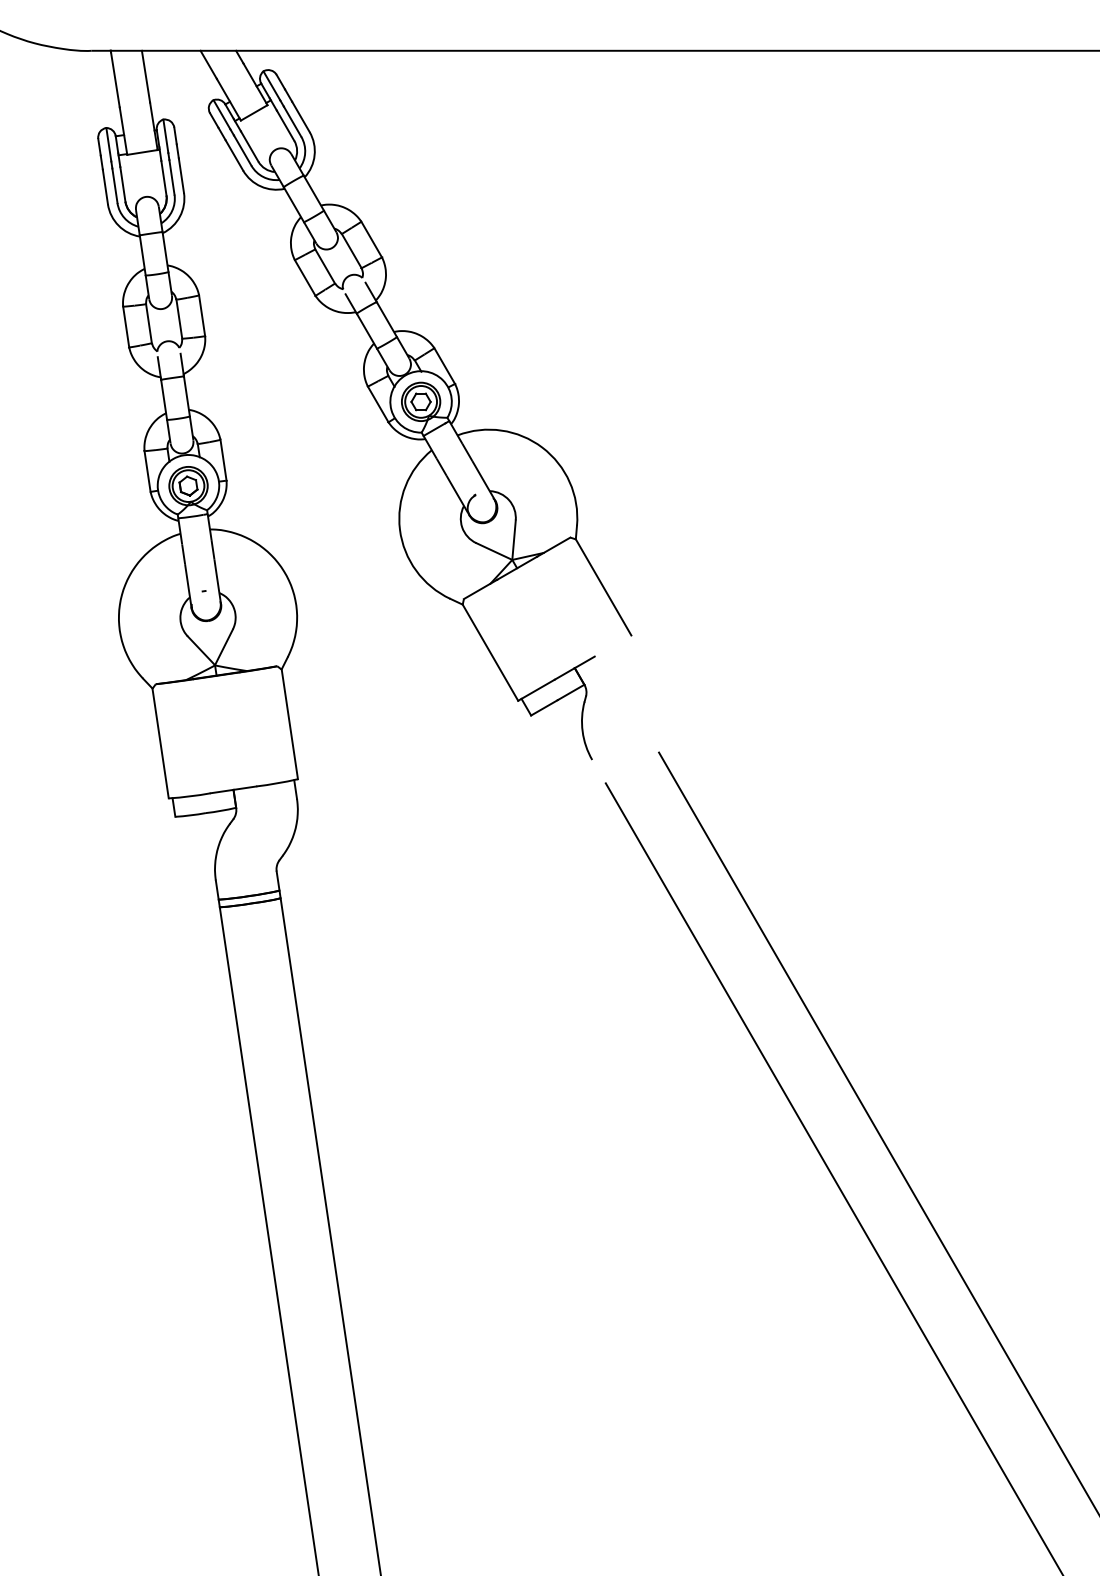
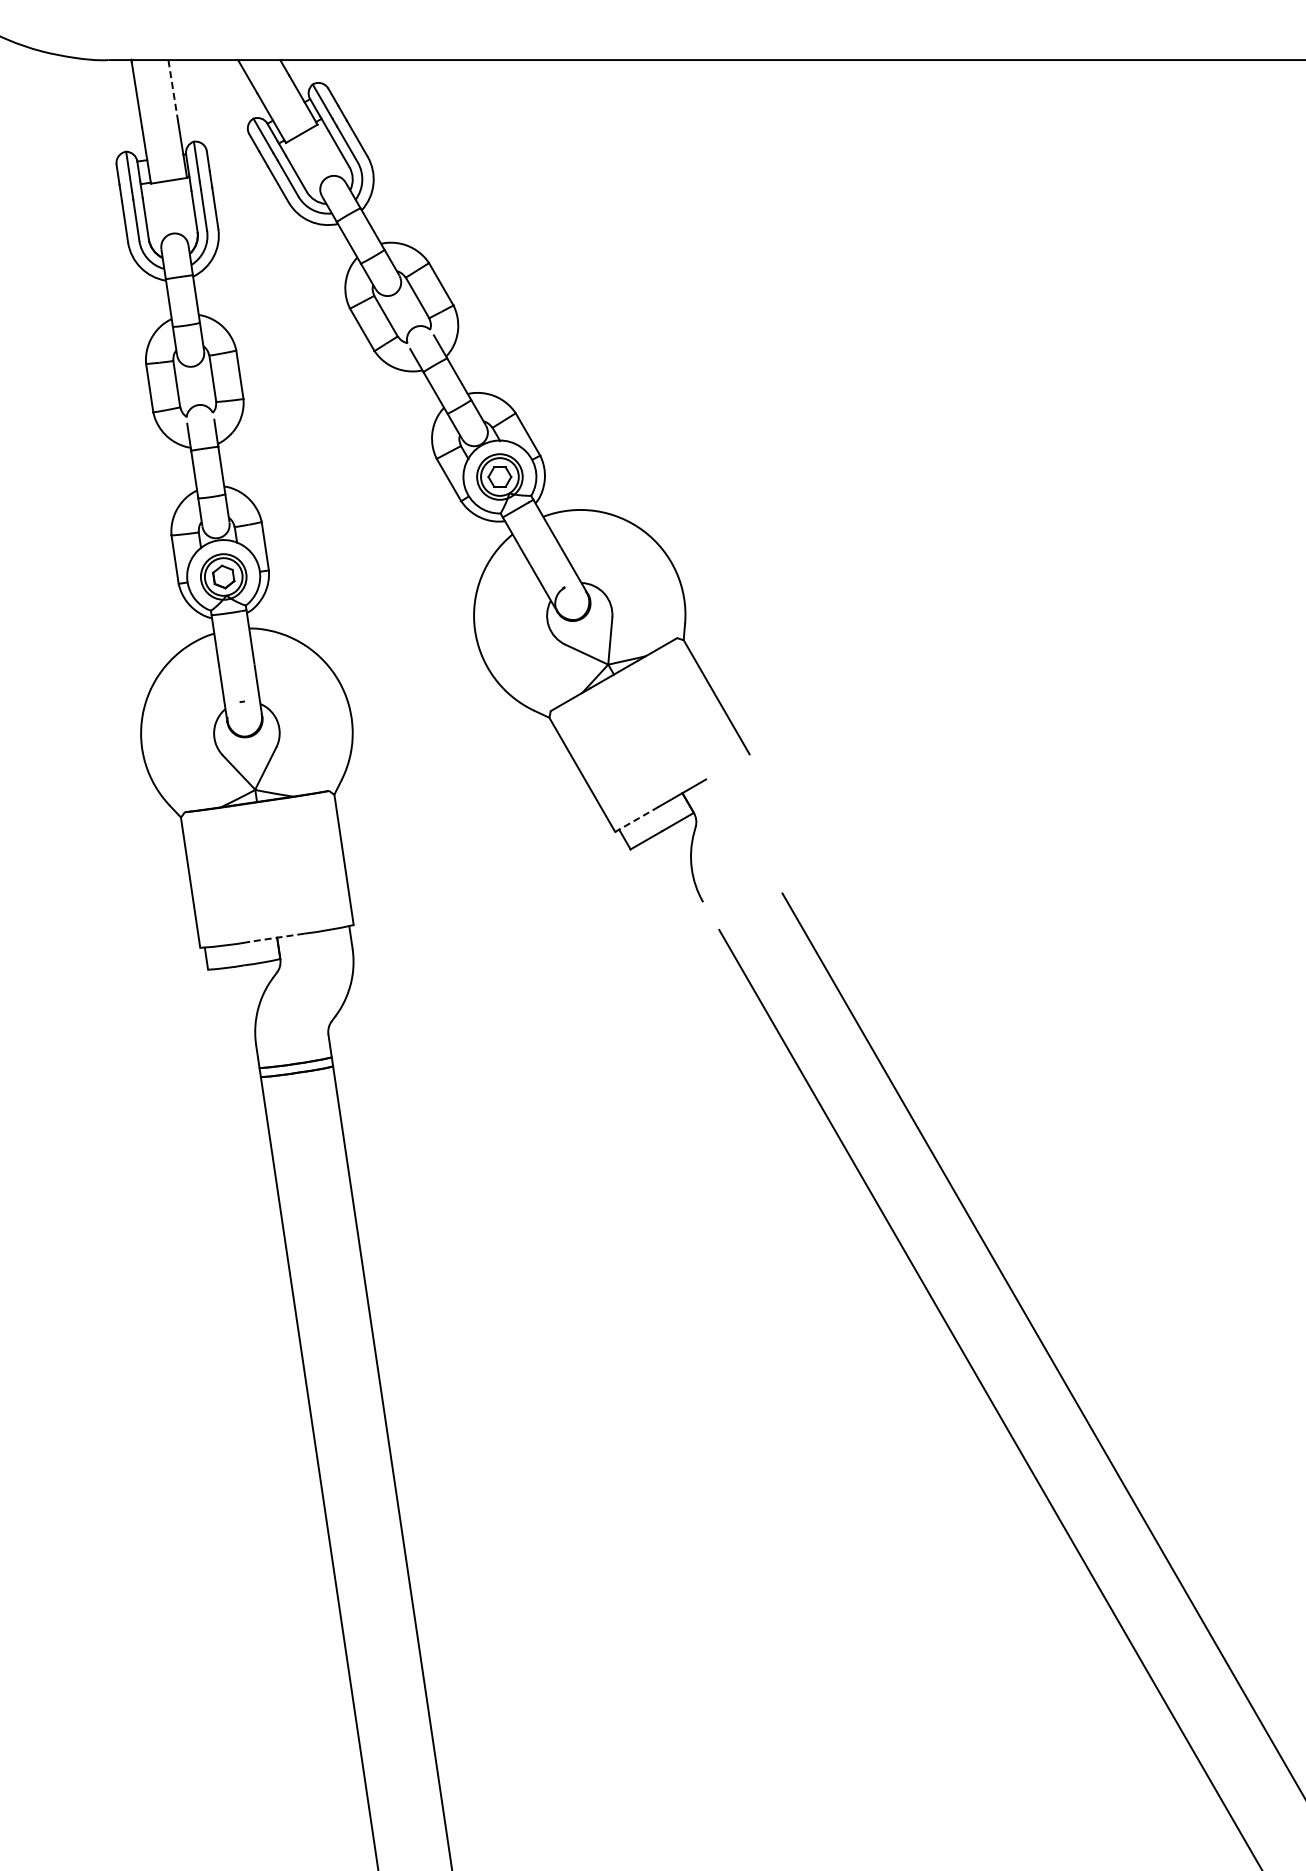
line: (146, 76) -> (173, 90), solid -> dashed
line: (536, 690) -> (636, 819), solid -> dashed
line: (232, 789) -> (276, 937), solid -> dashed

